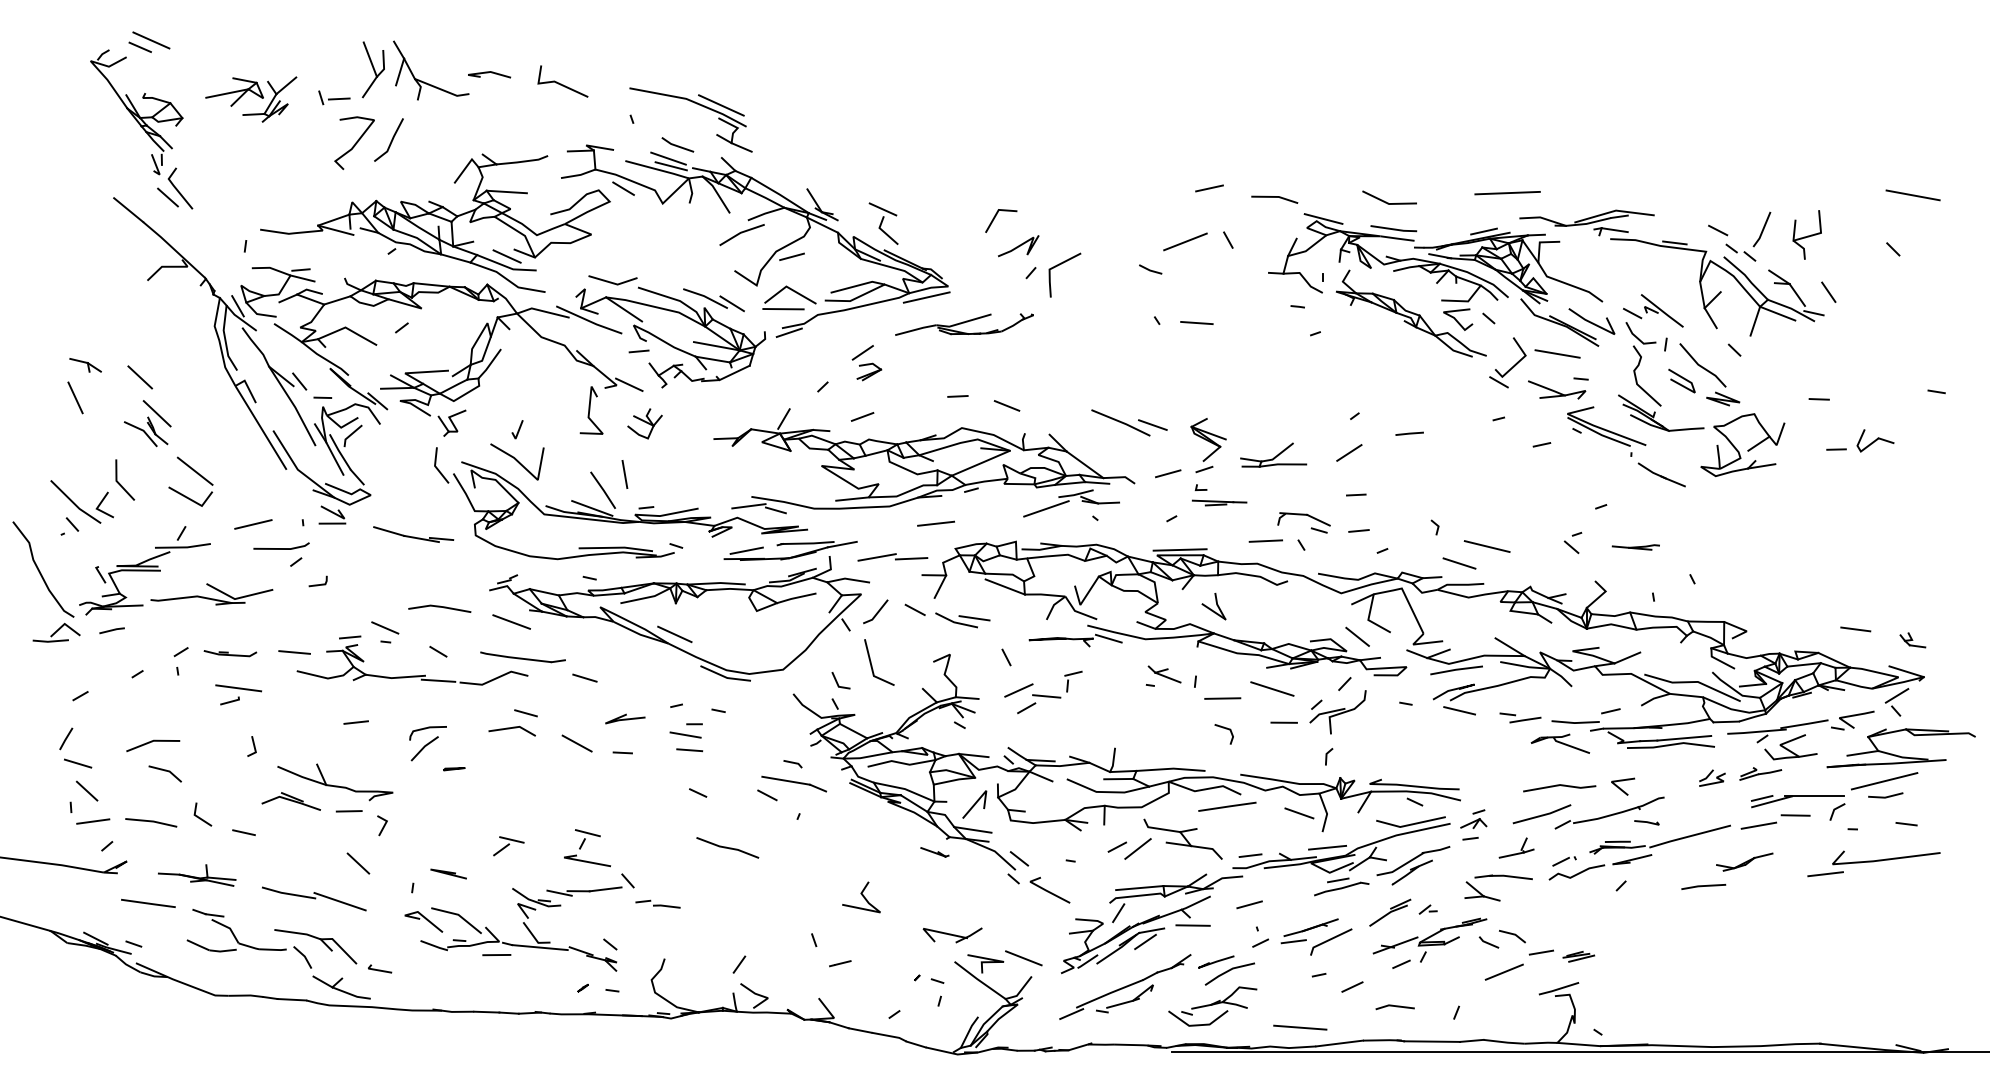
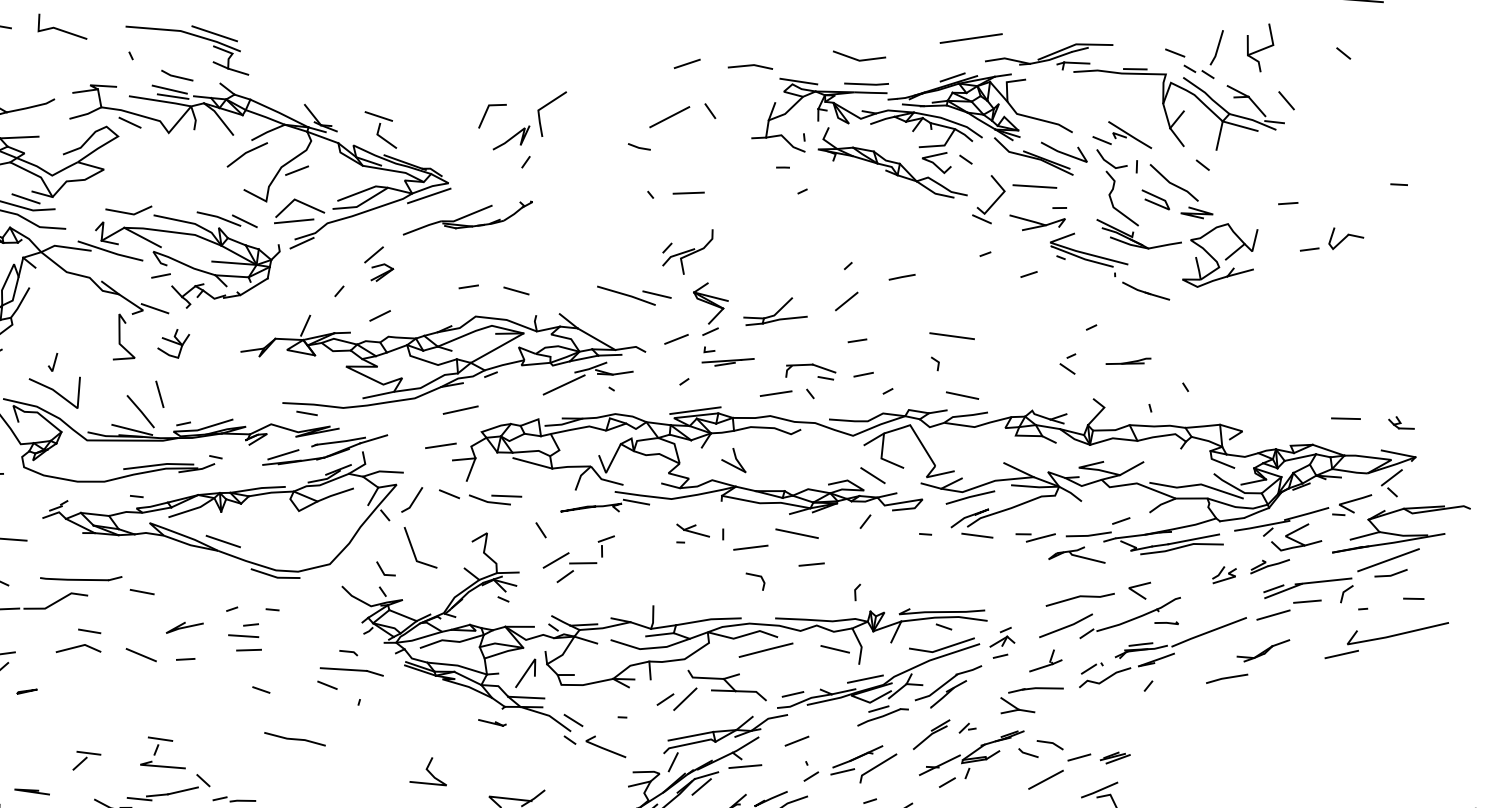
line: (1059, 265) -> (547, 105), moved
line: (748, 506) -> (280, 412), removed
line: (1486, 546) -> (951, 336), moved
line: (876, 557) -> (407, 448), removed
line: (511, 621) -> (66, 545), removed
part: (1337, 712) -> (687, 253), moved

